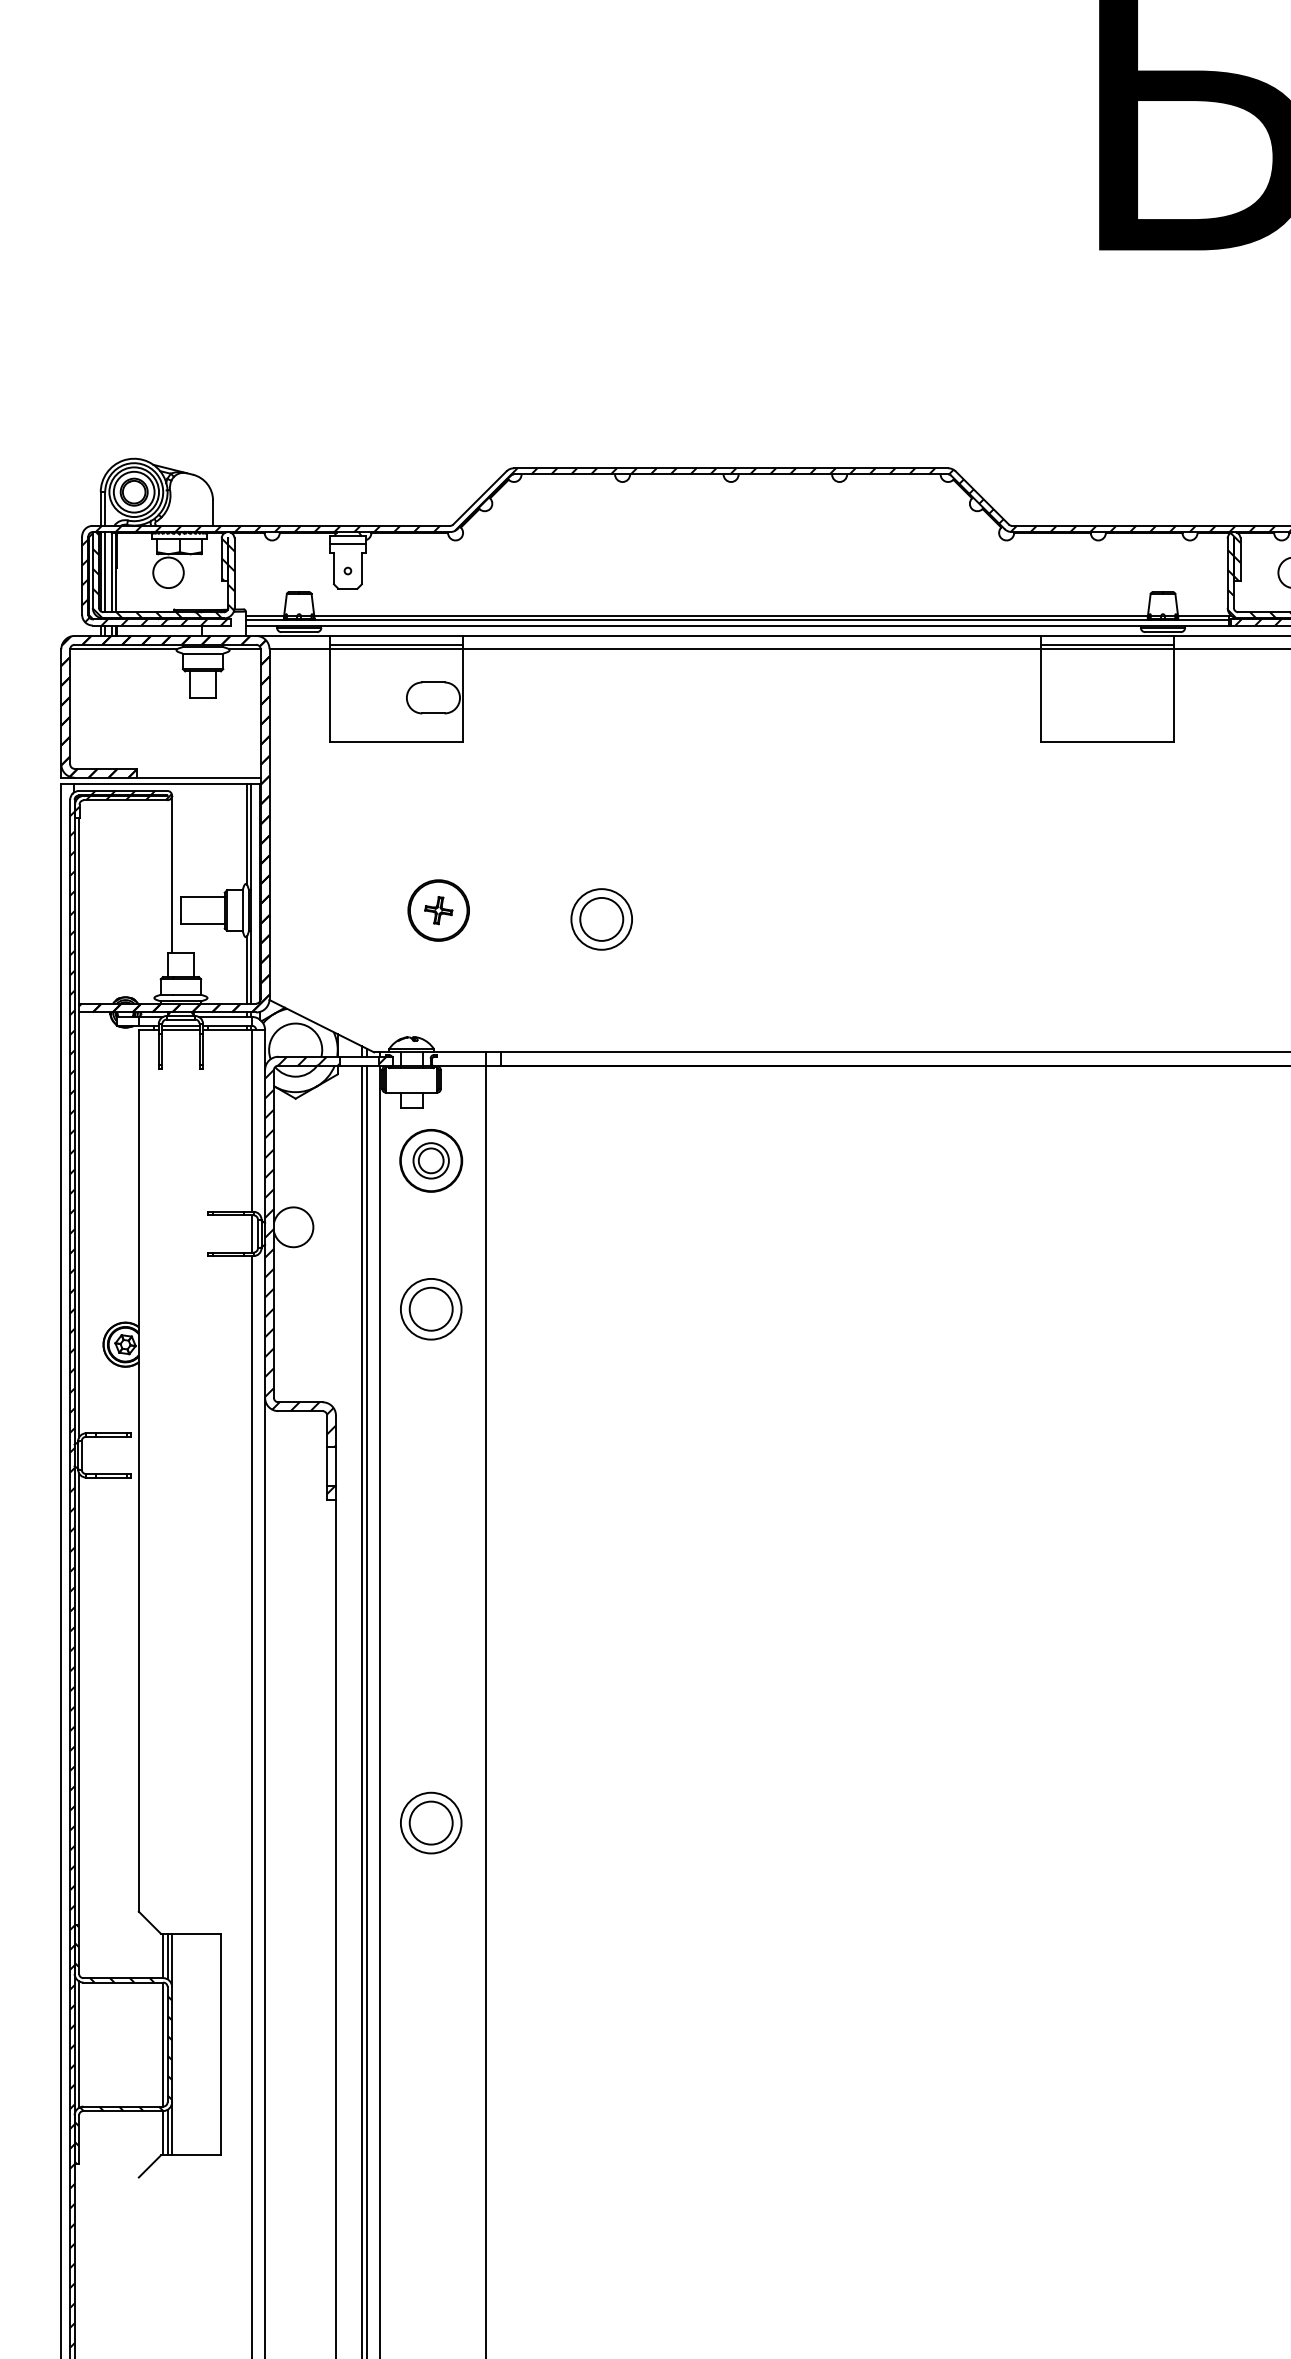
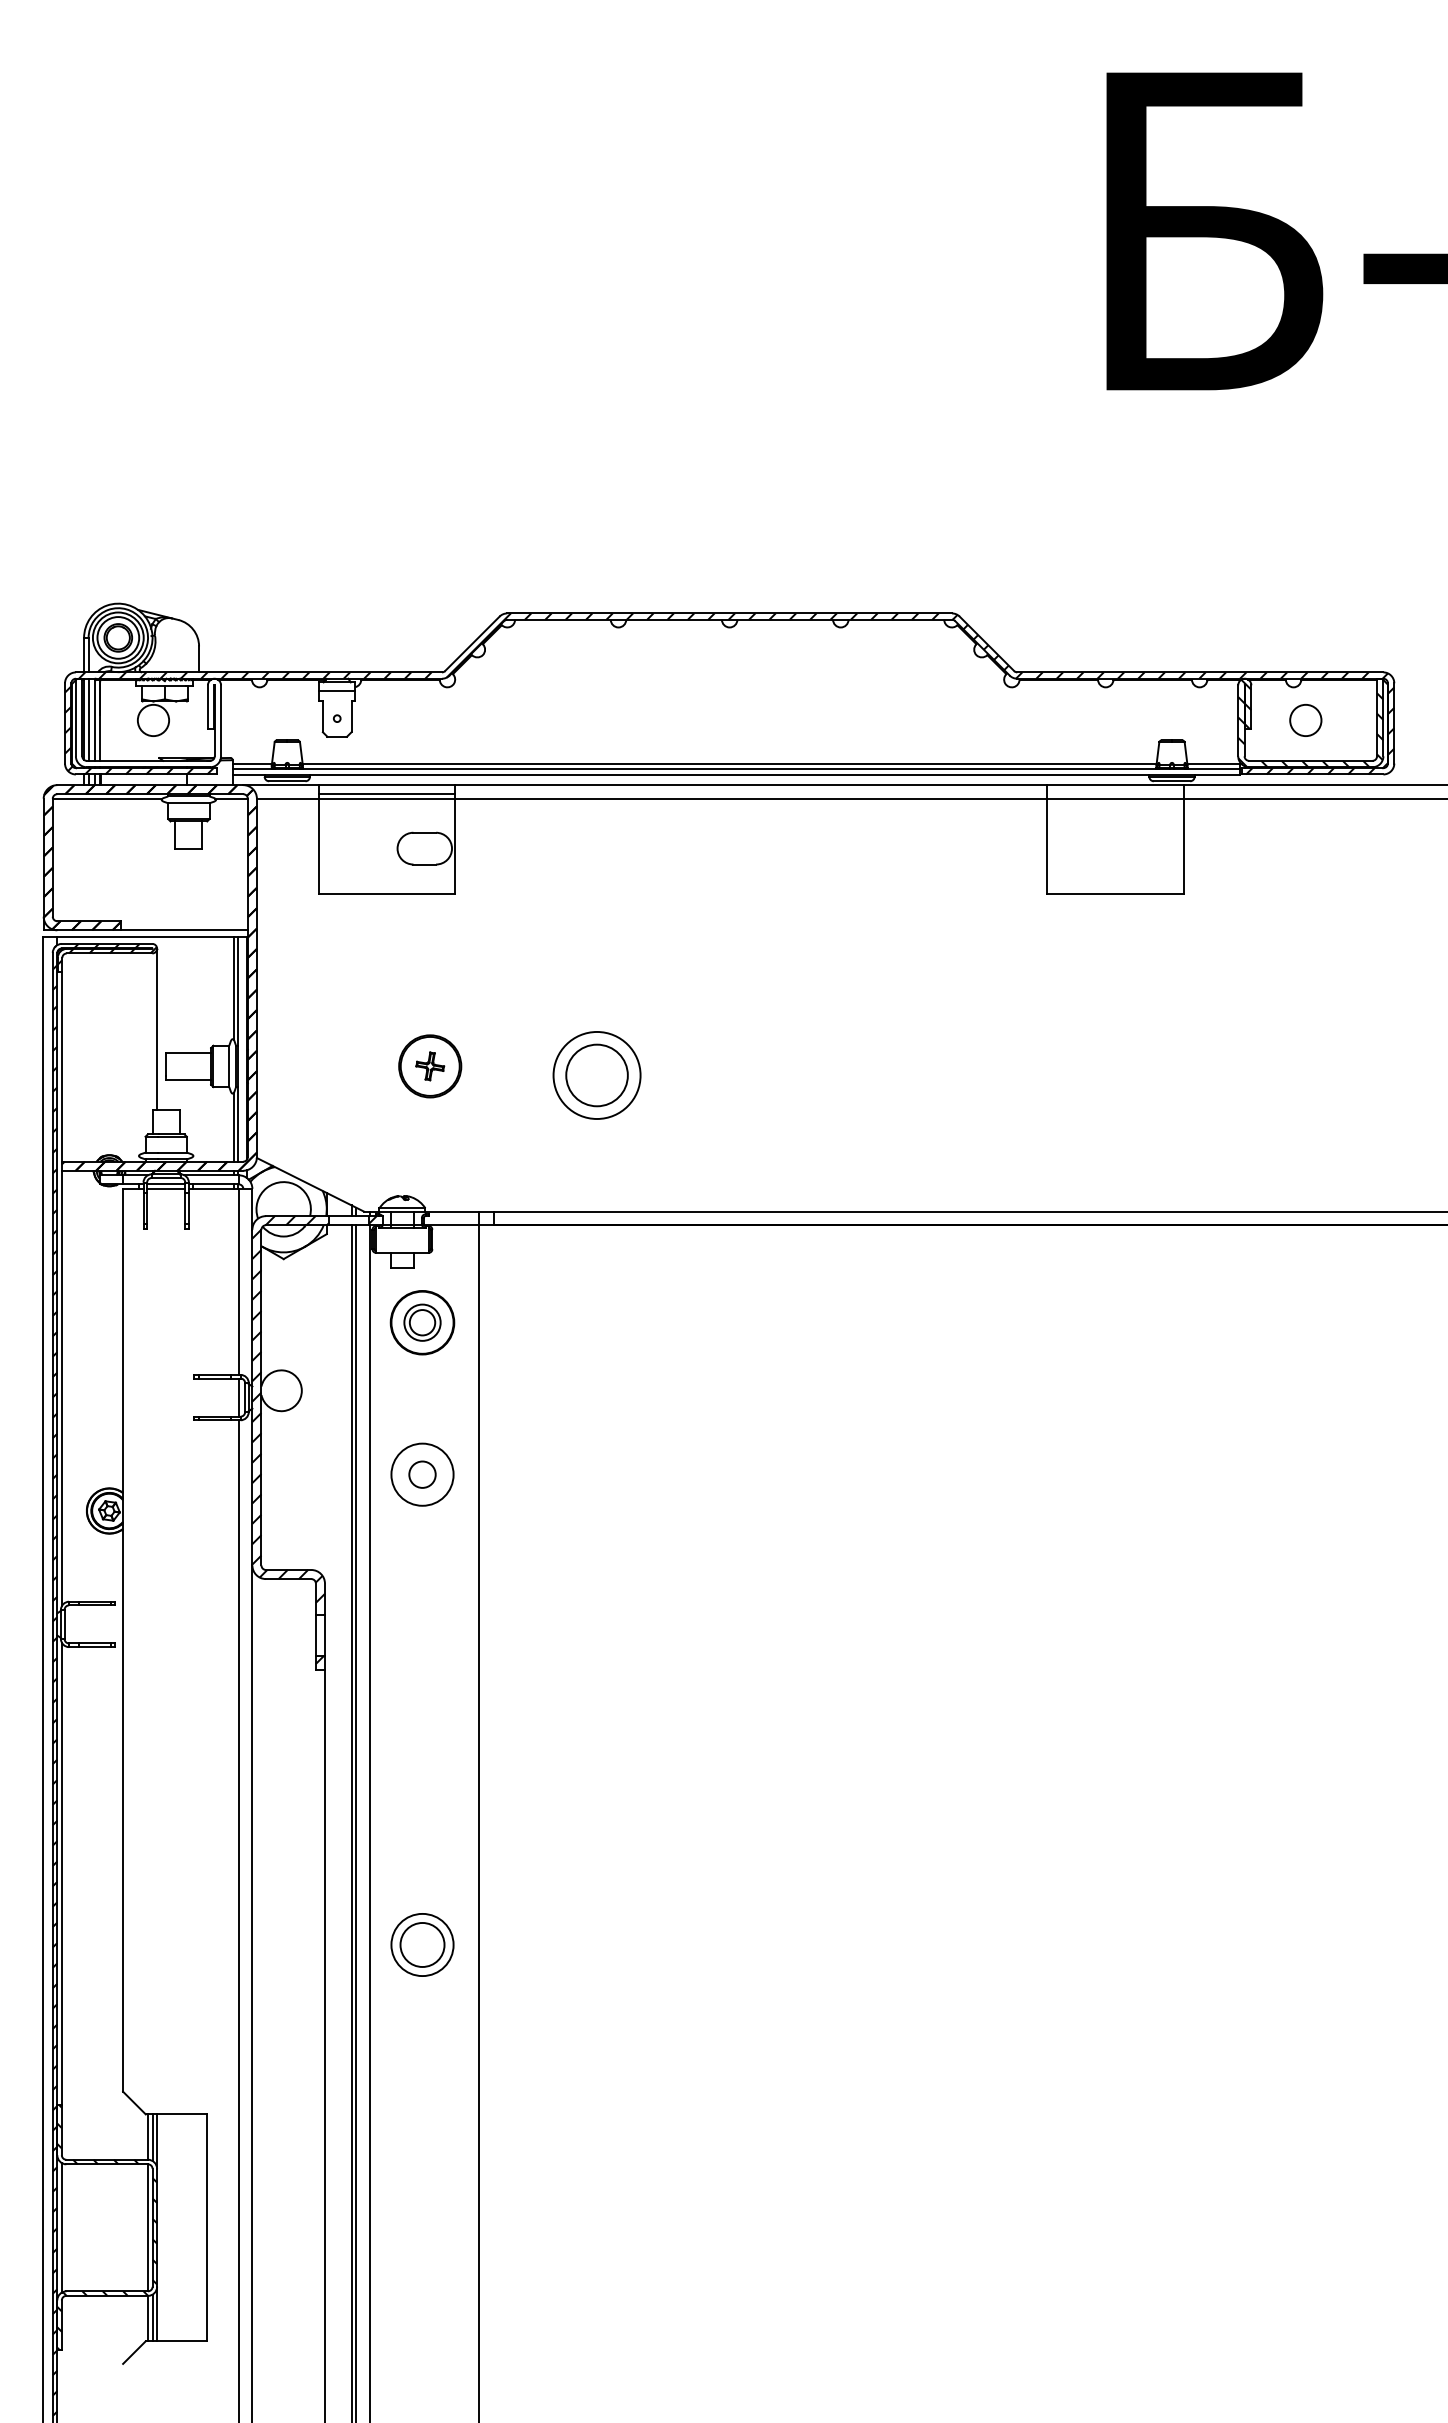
hatch: (163, 574) -> (148, 722), removed
line: (1107, 645) -> (1115, 794), removed
part: (602, 919) -> (597, 1075), size x1.4
circle: (431, 1309) -> (422, 1474), size x0.6
part: (431, 1822) -> (422, 1944), moved

